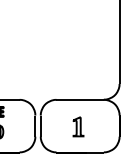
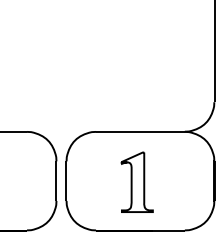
part: (78, 126) -> (137, 181), size x1.67

